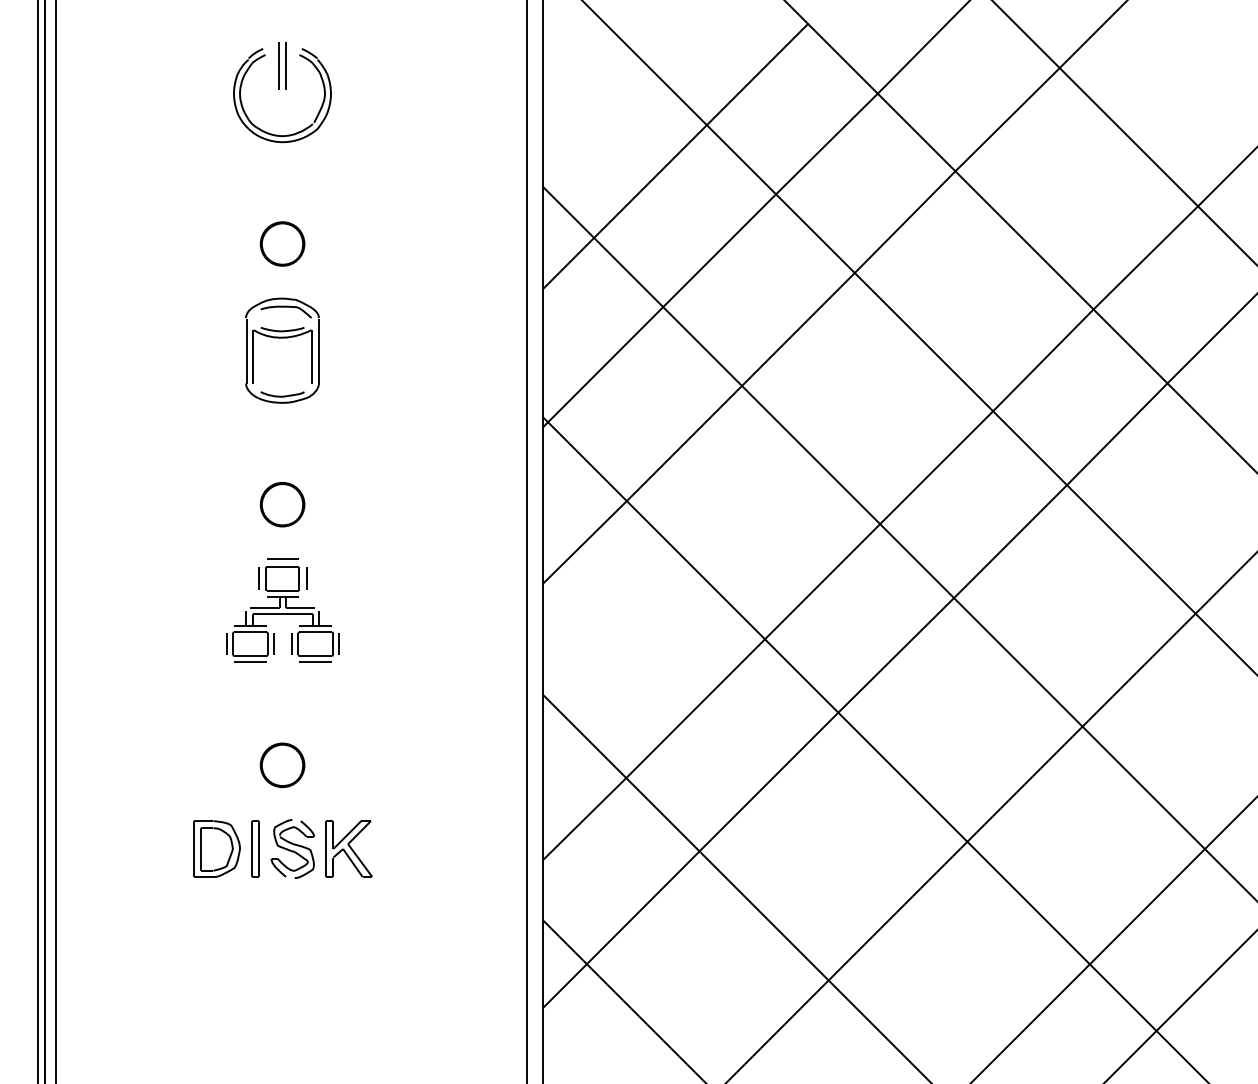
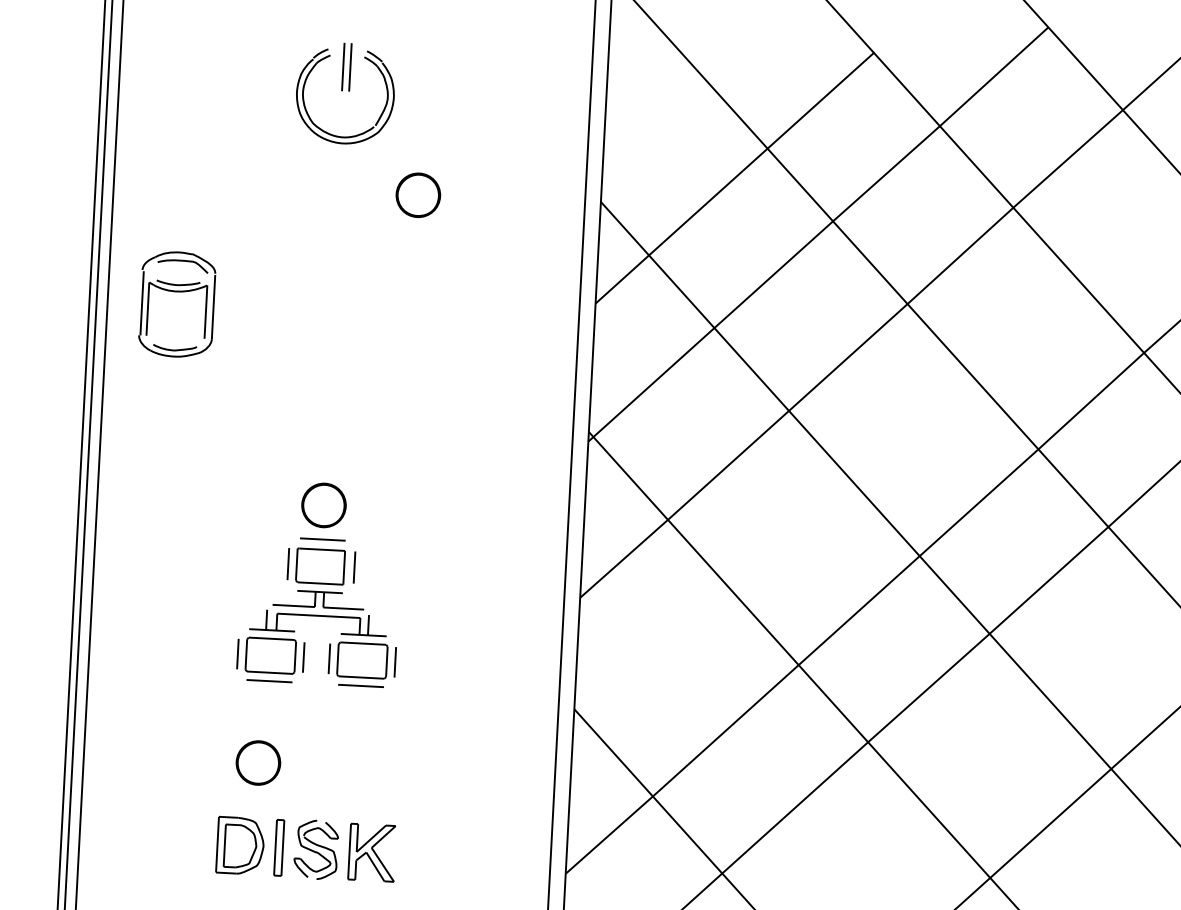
part: (282, 243) -> (418, 194), moved
part: (282, 338) -> (177, 292), moved
part: (282, 610) -> (318, 611), size x1.4
part: (282, 765) -> (258, 763), moved

